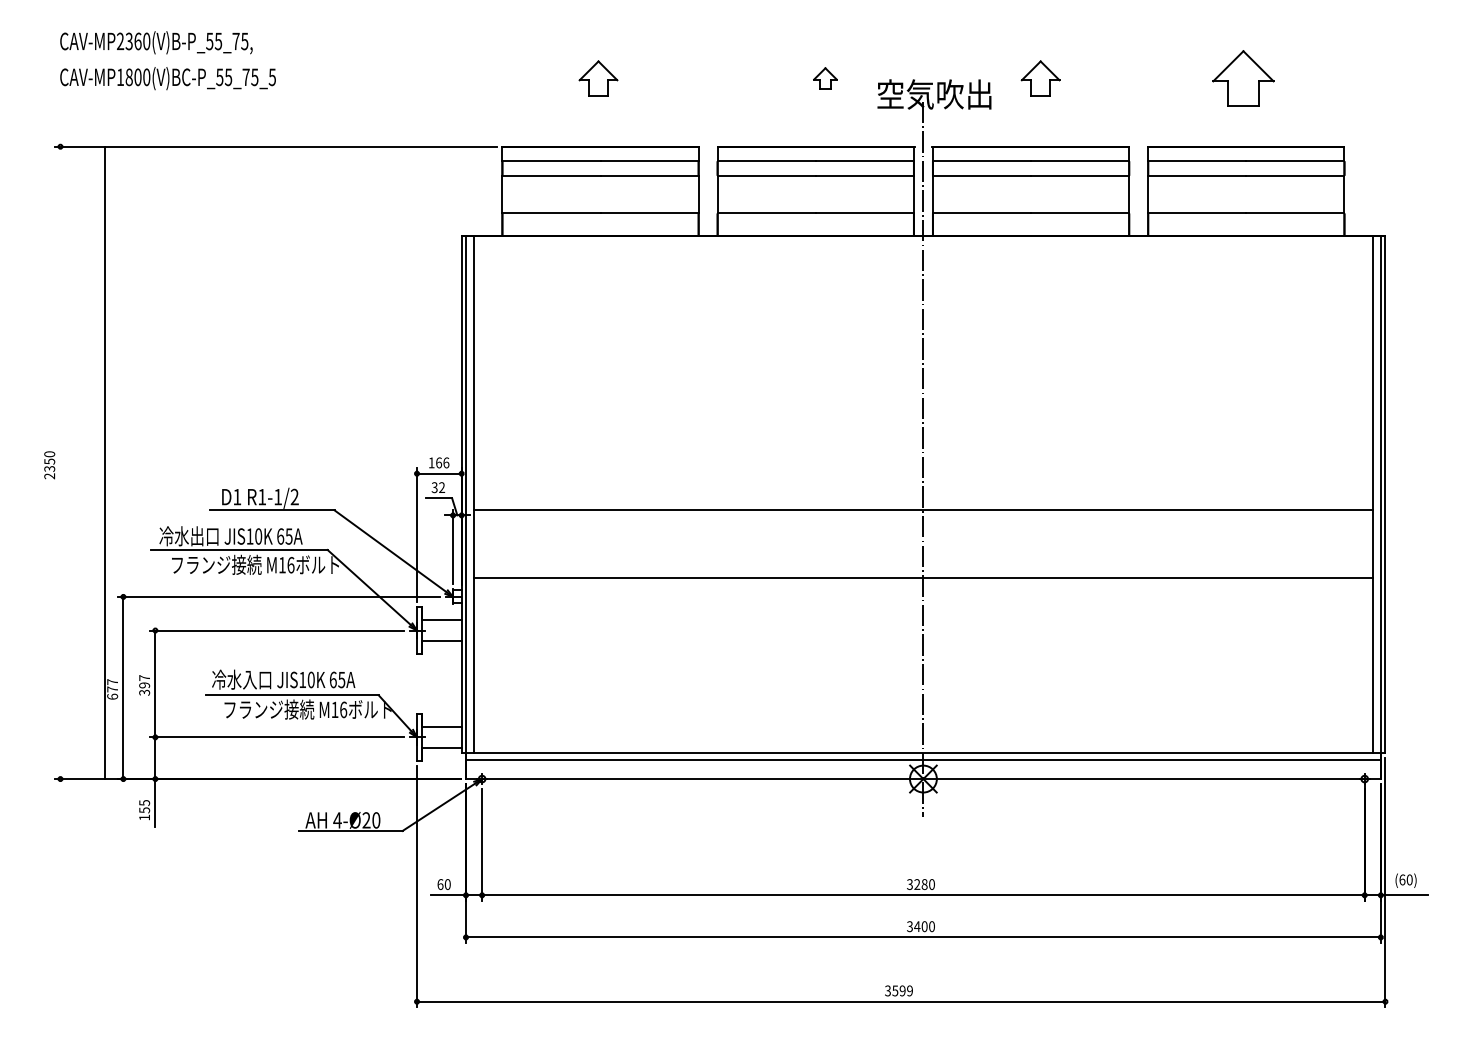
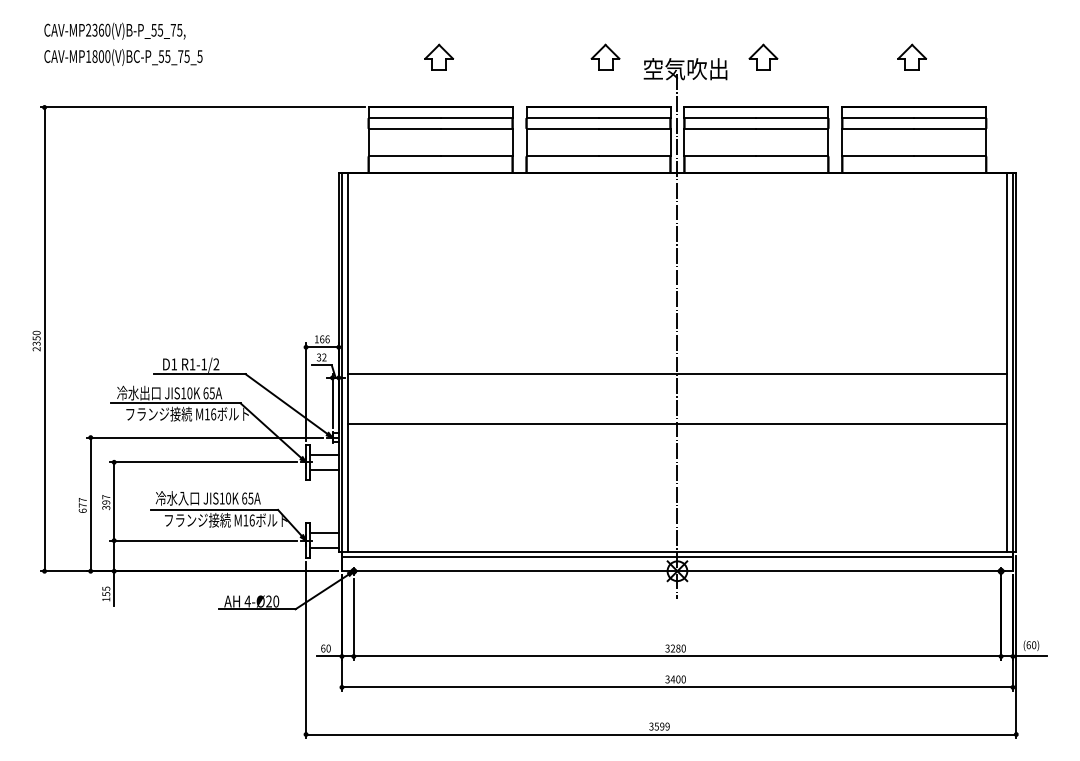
part: (825, 78) -> (605, 57), size x1.67
part: (1243, 78) -> (912, 57), size x0.62
line: (105, 462) -> (44, 339), moved

